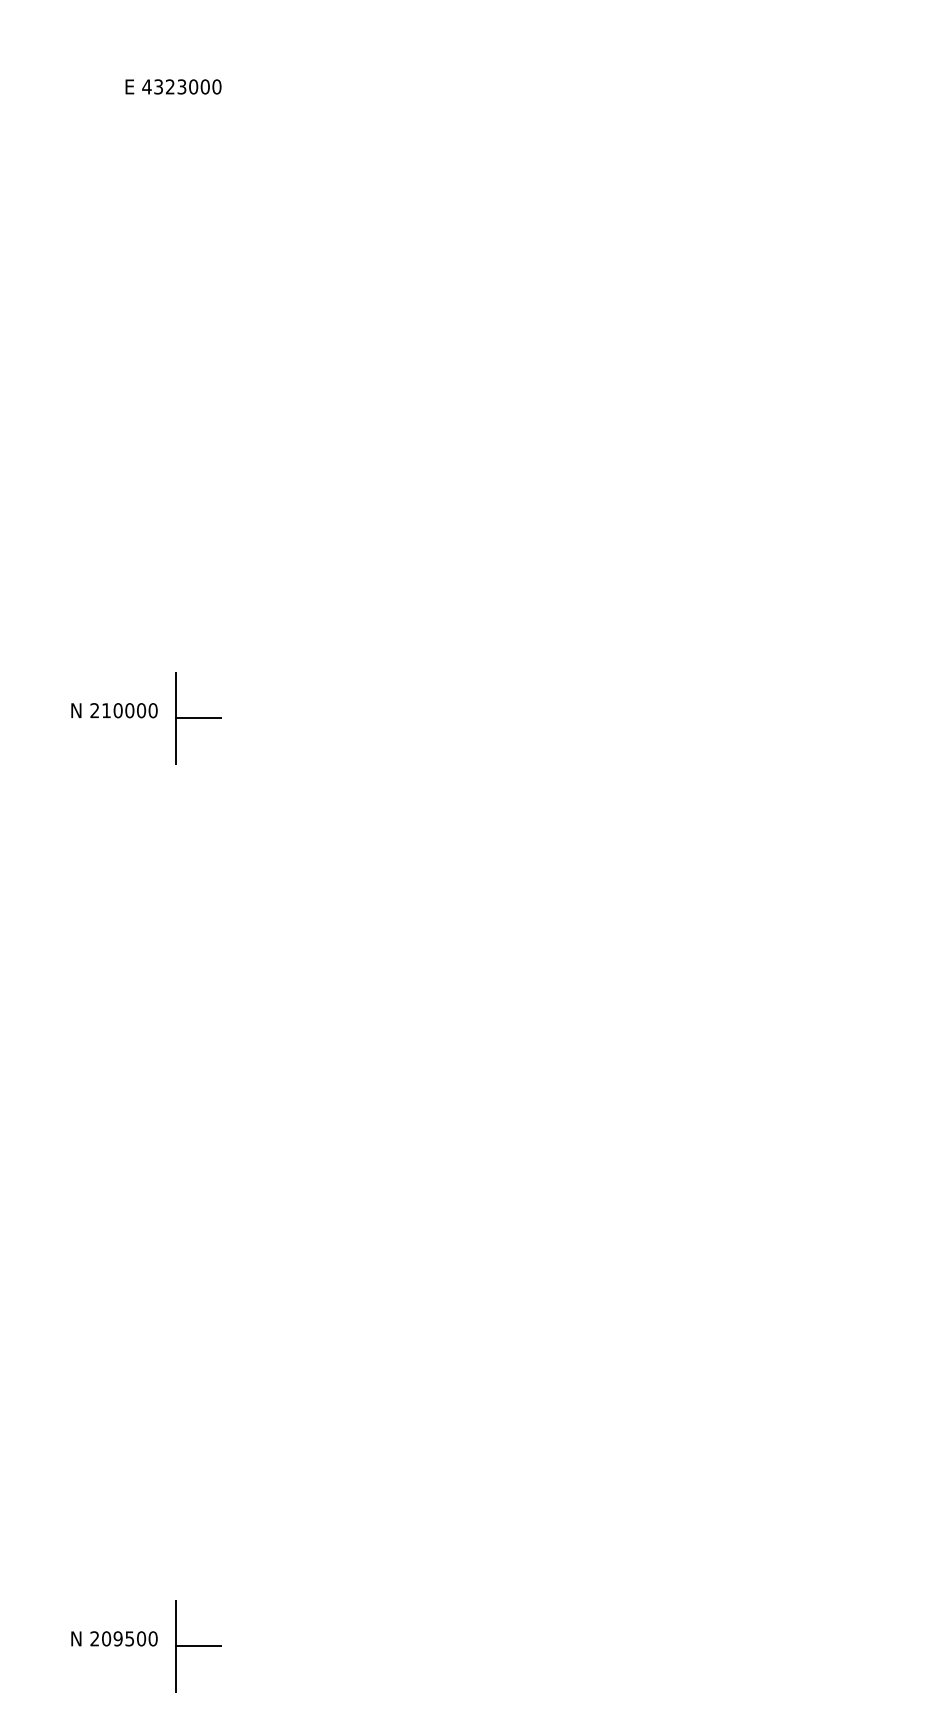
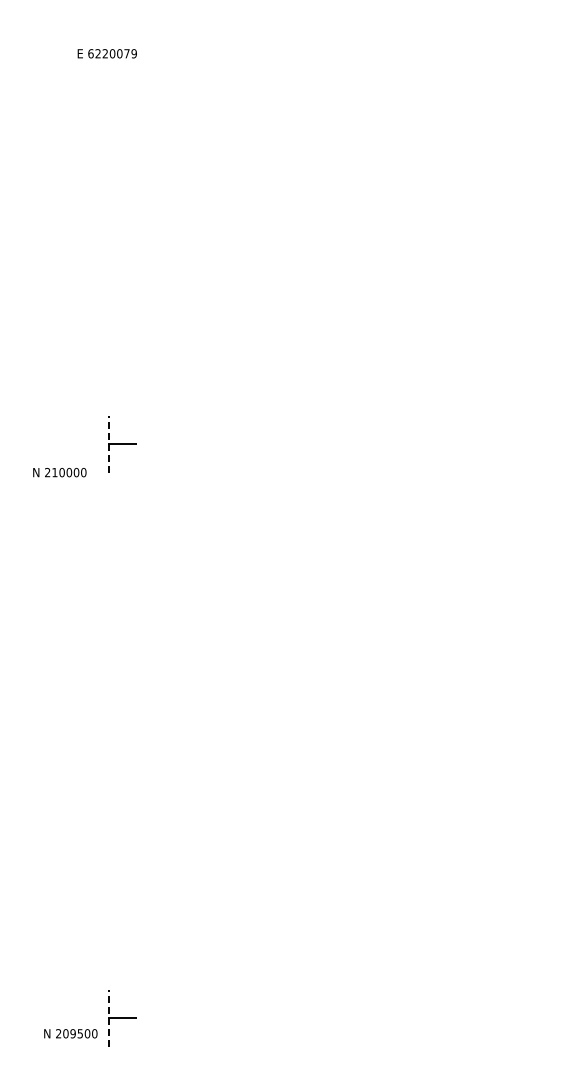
text: (181, 86) -> (112, 53), 4323000 -> 6220079
text: (113, 710) -> (59, 472), moved
line: (175, 718) -> (108, 444), solid -> dashed
text: (113, 1638) -> (70, 1033), moved
line: (175, 1646) -> (108, 1018), solid -> dashed

